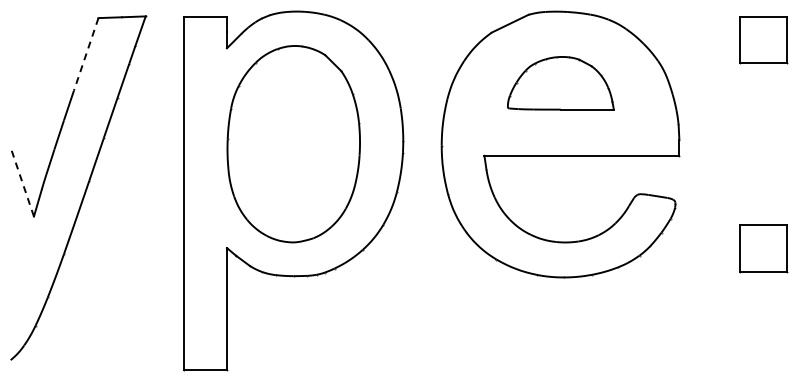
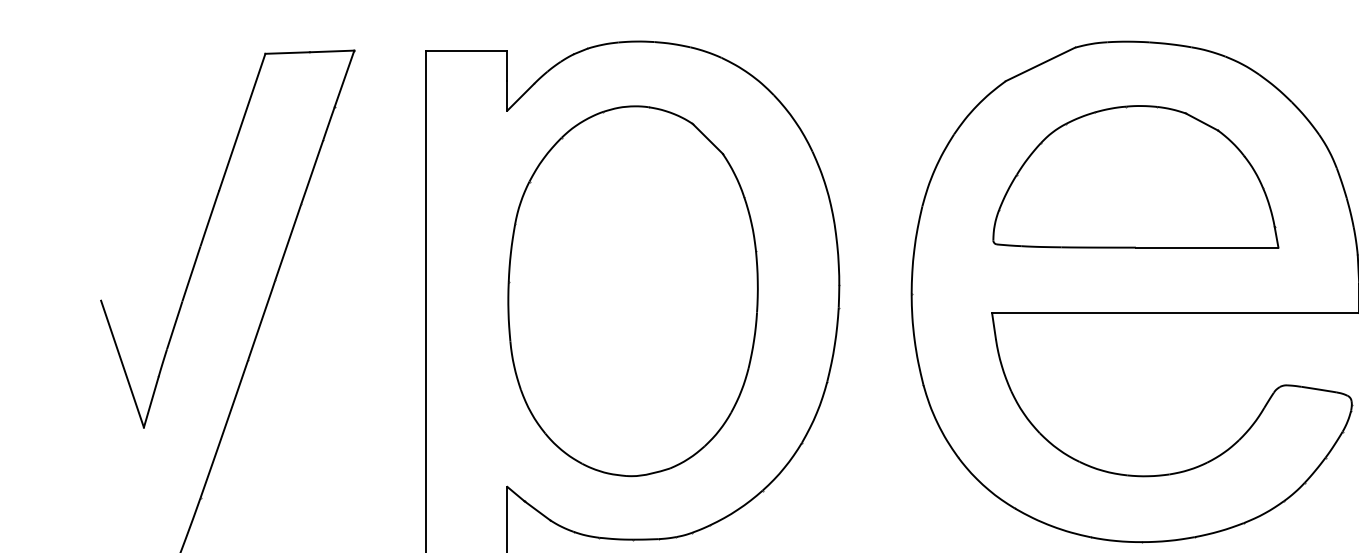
line: (86, 54) -> (242, 122), dashed -> solid
part: (560, 82) -> (1135, 175), size x1.43
line: (22, 182) -> (122, 363), dashed -> solid

